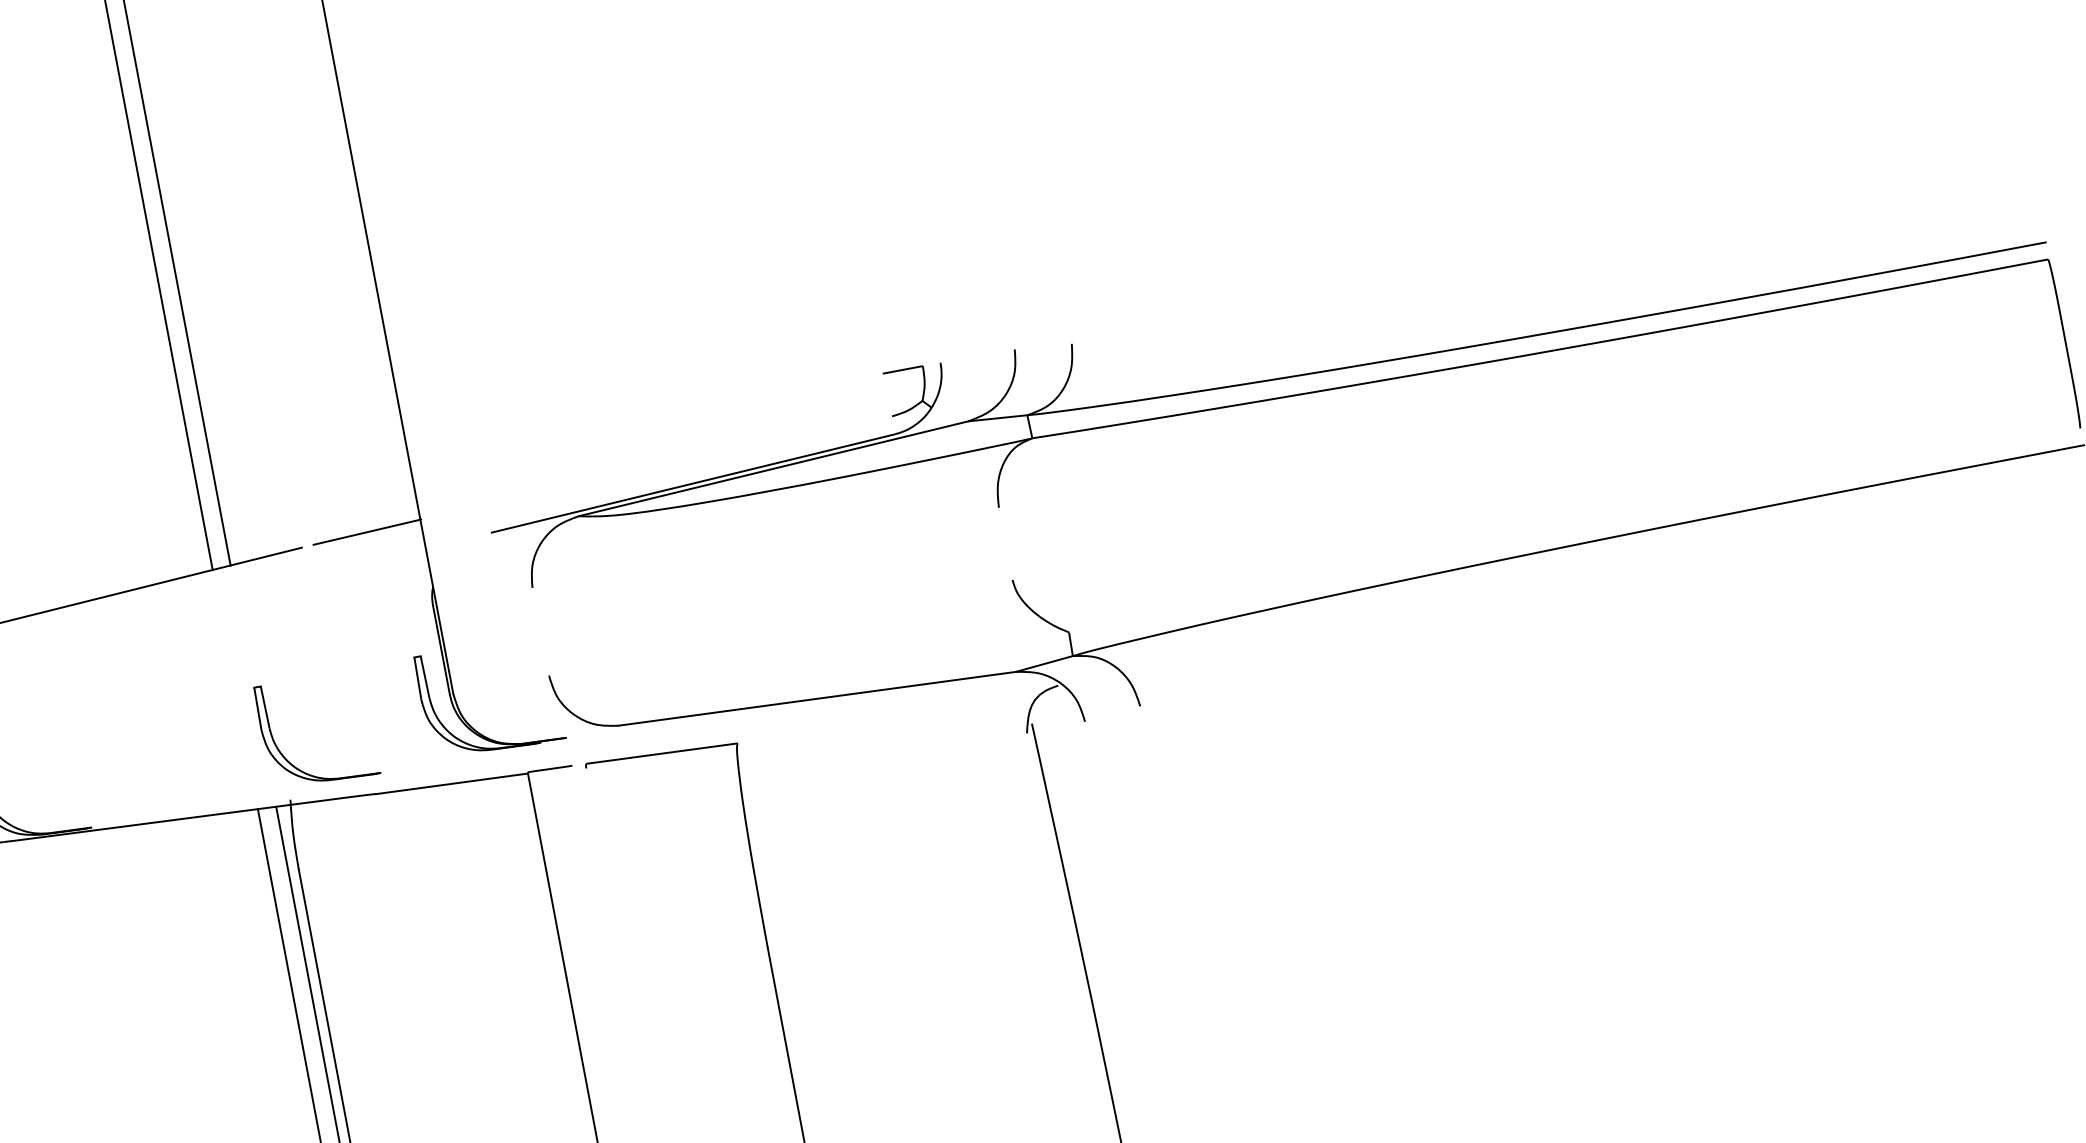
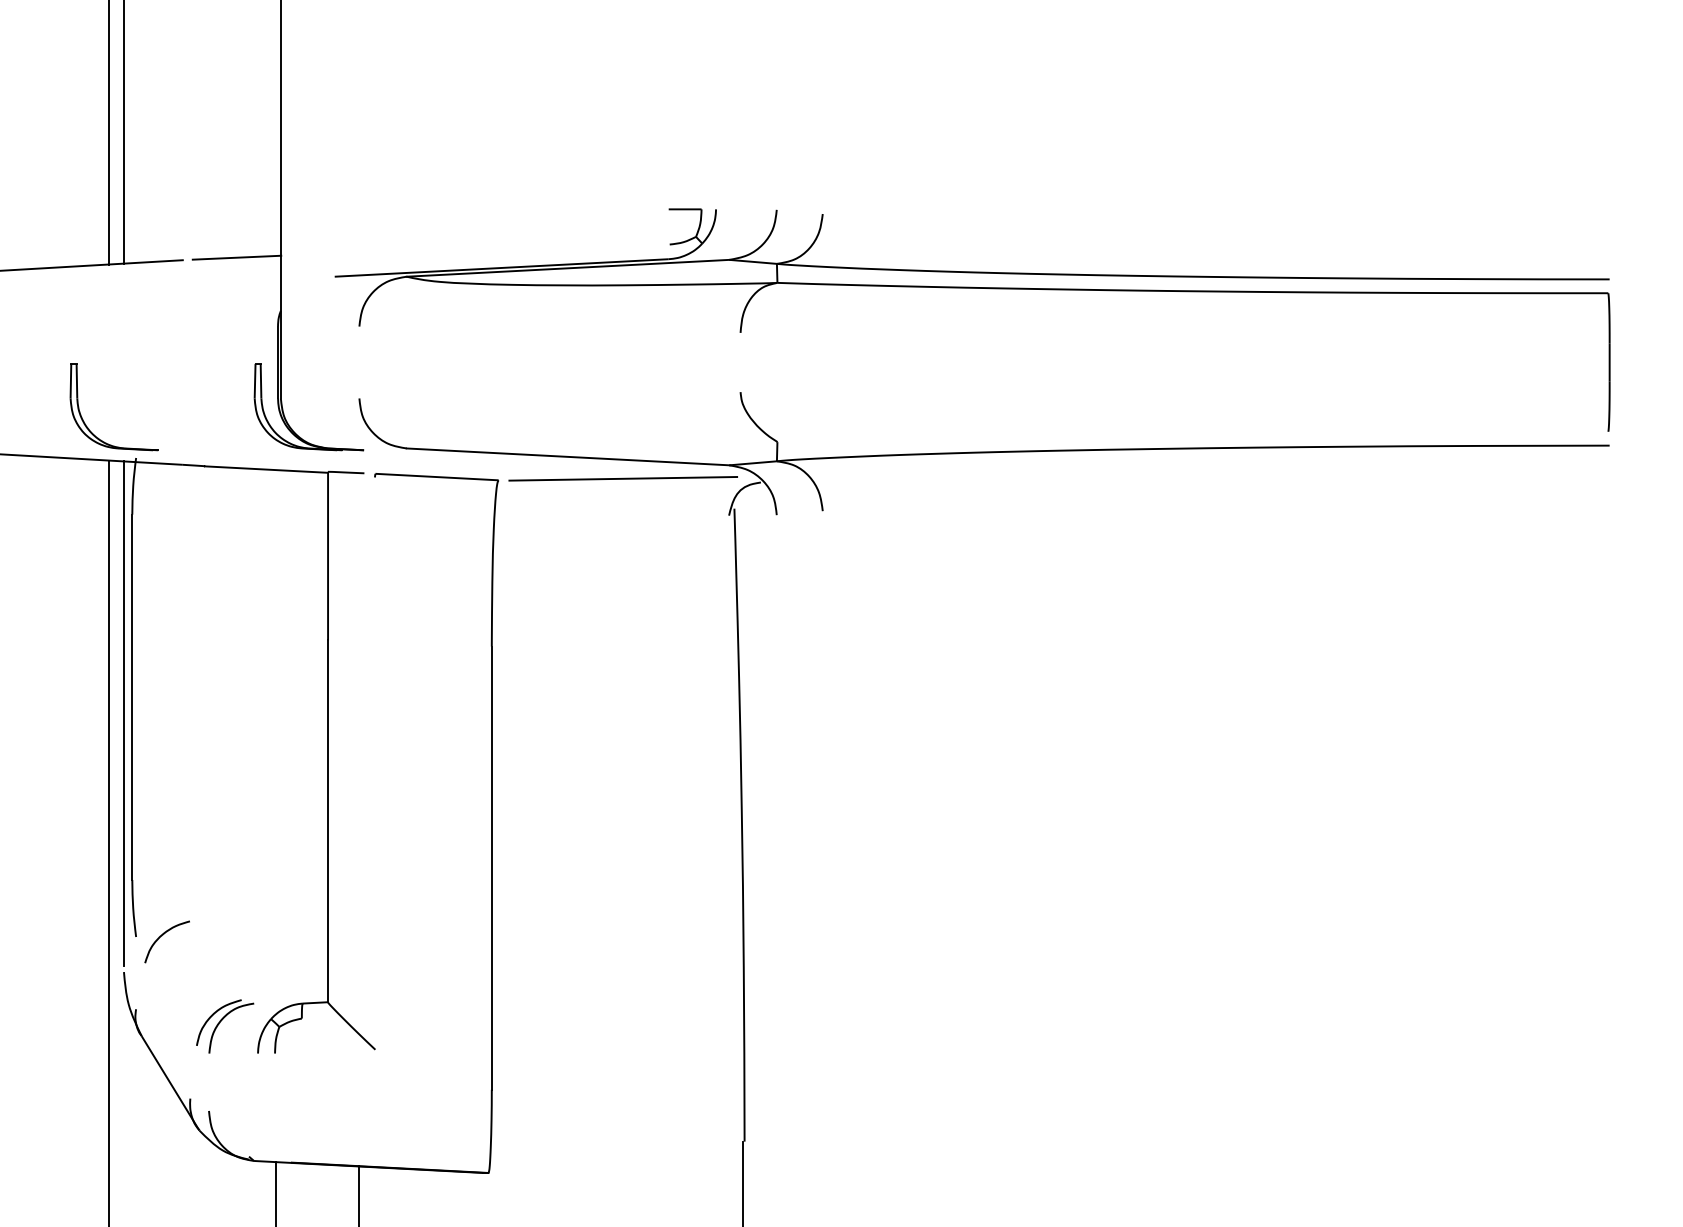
line: (888, 712) -> (622, 478), added
part: (286, 758) -> (86, 424), moved

